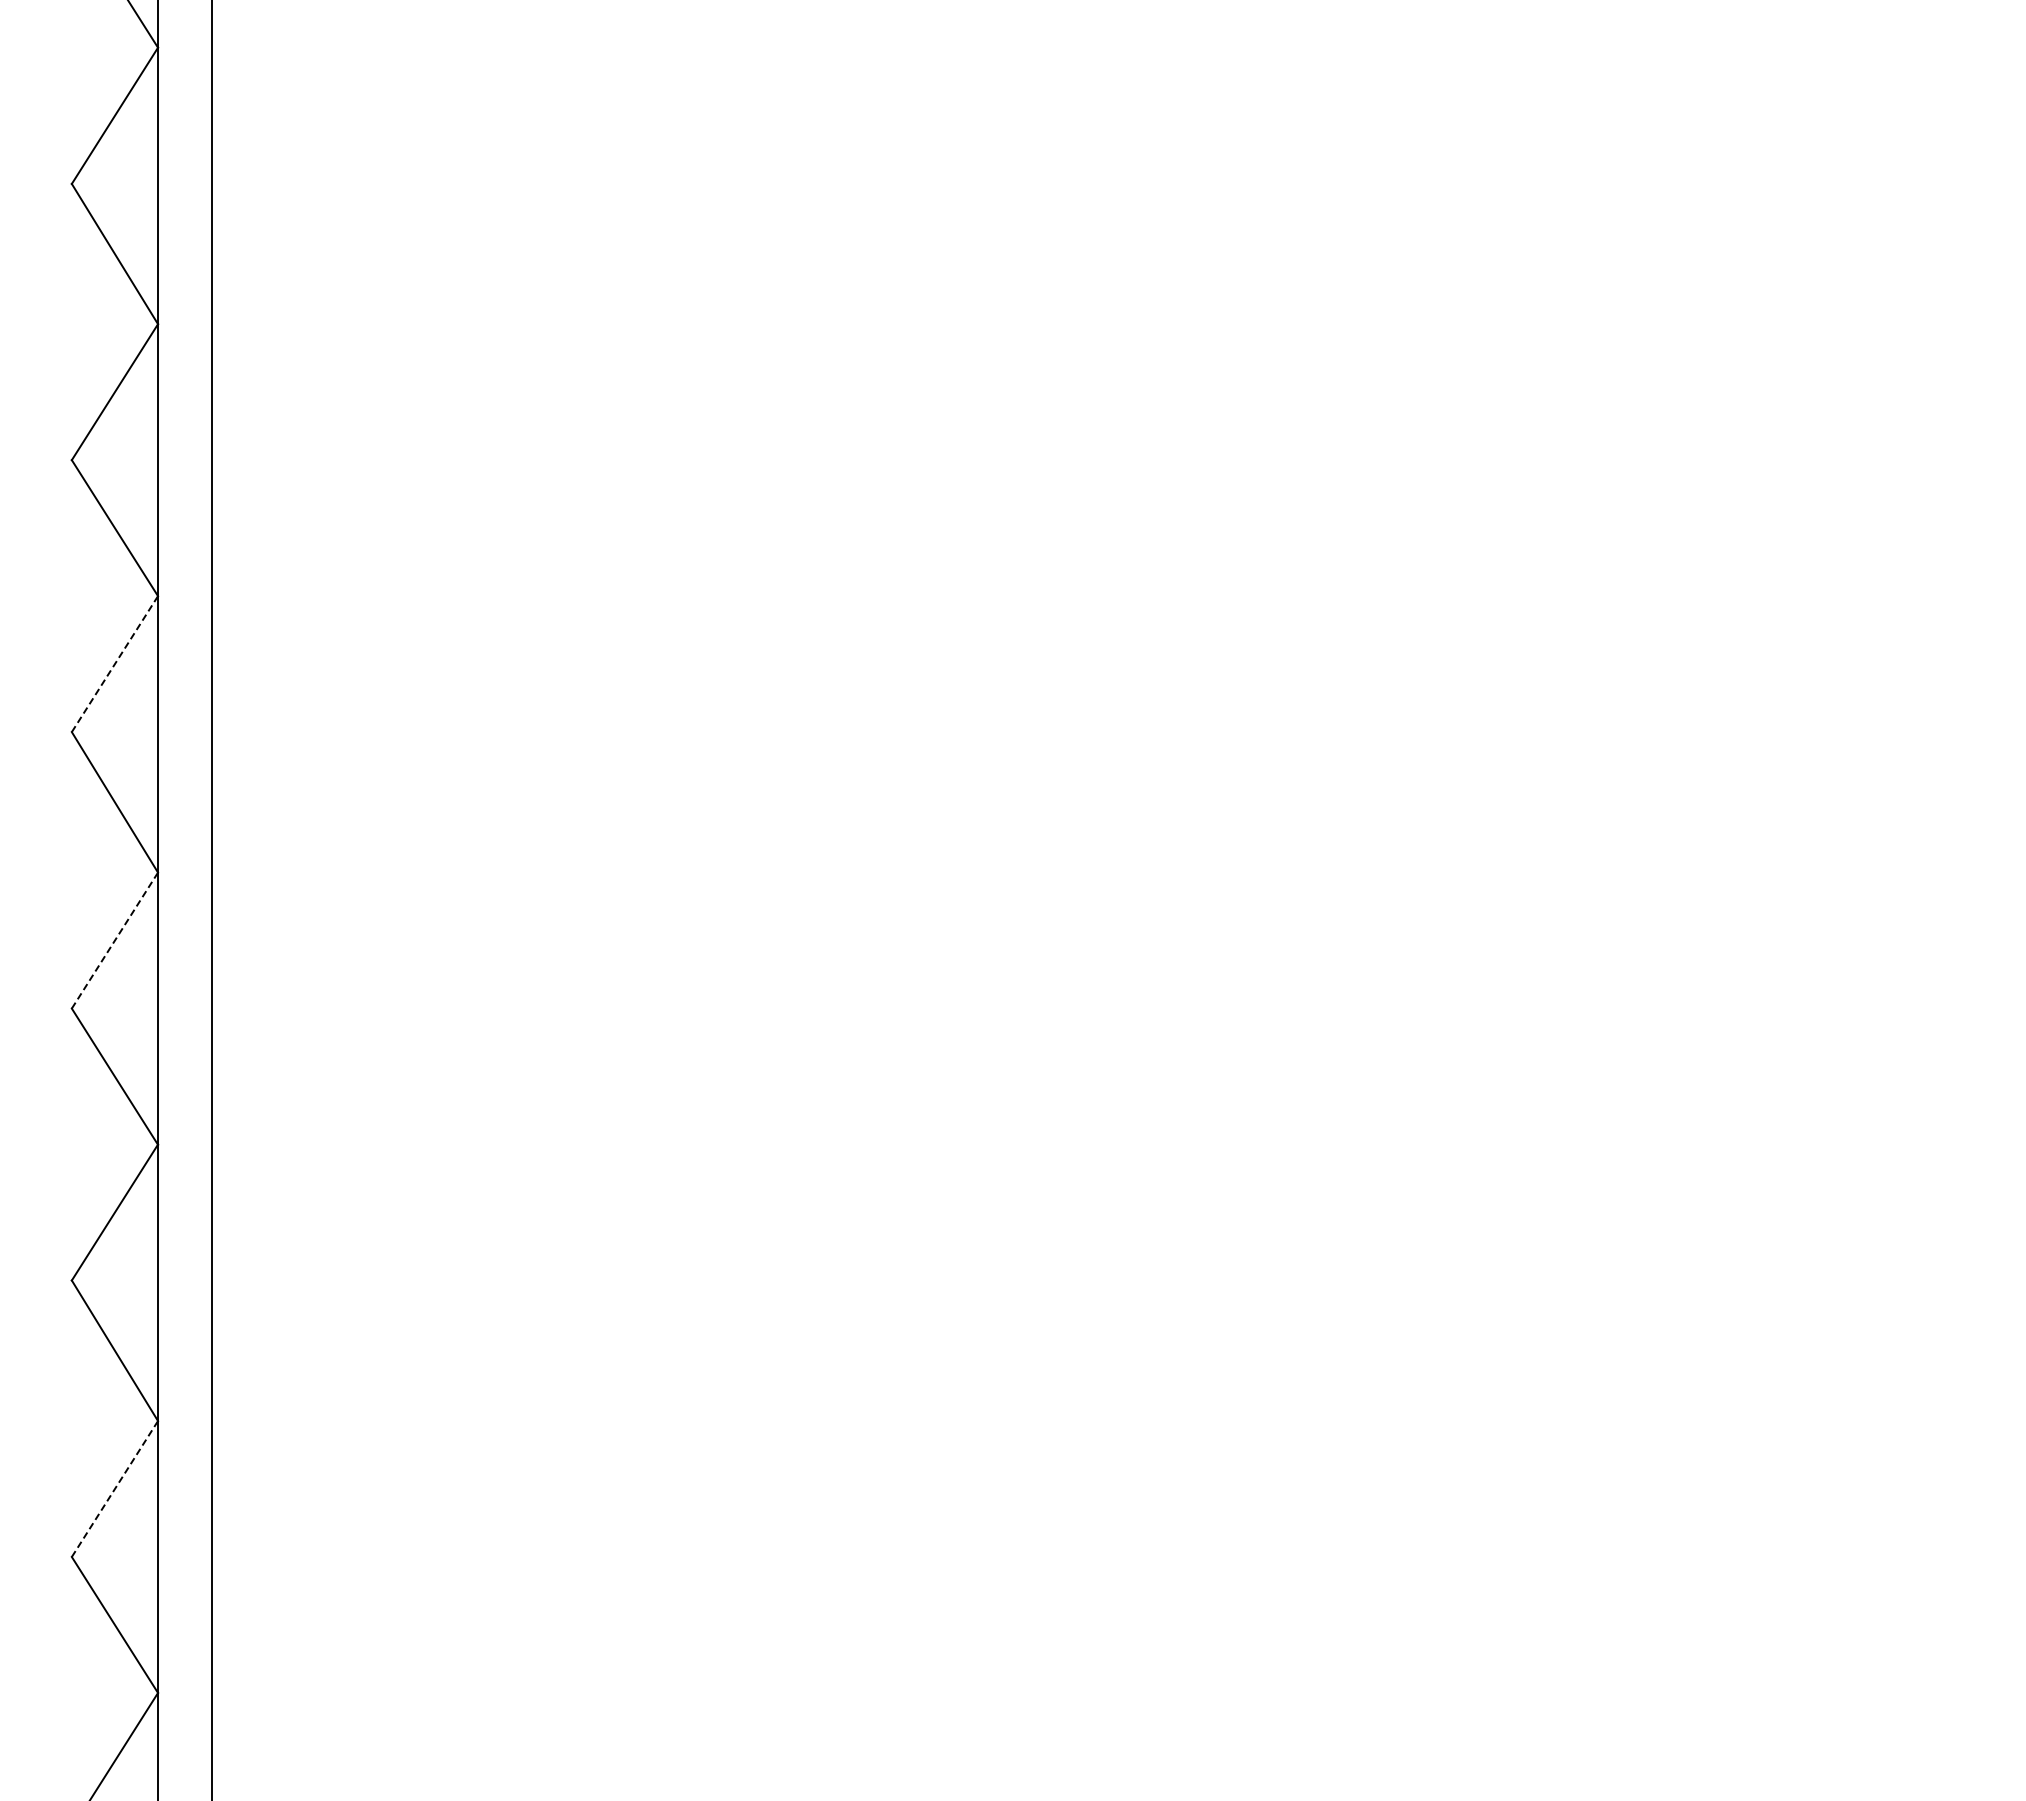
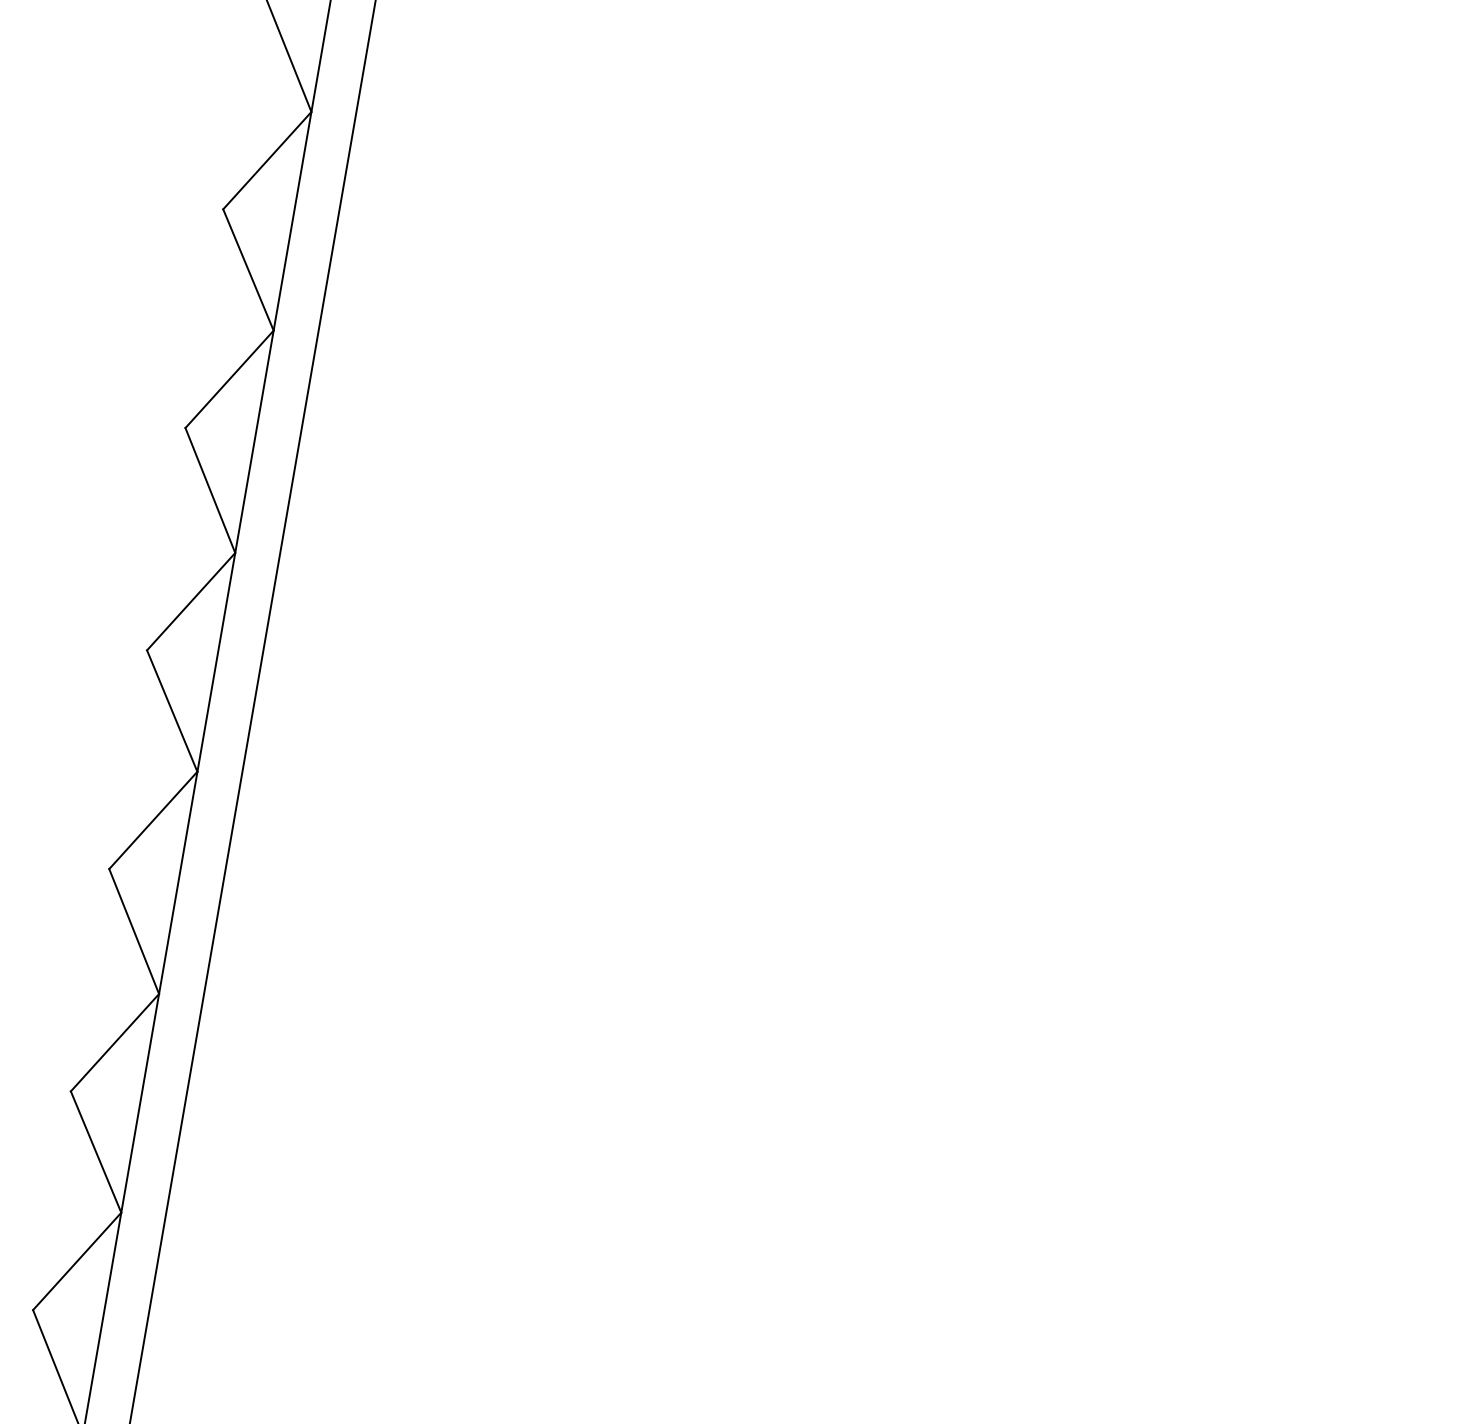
line: (114, 664) -> (229, 379), dashed -> solid
line: (114, 941) -> (190, 602), dashed -> solid
line: (114, 1489) -> (114, 1043), dashed -> solid

